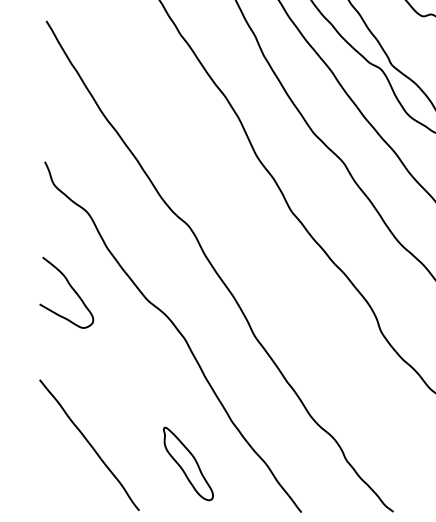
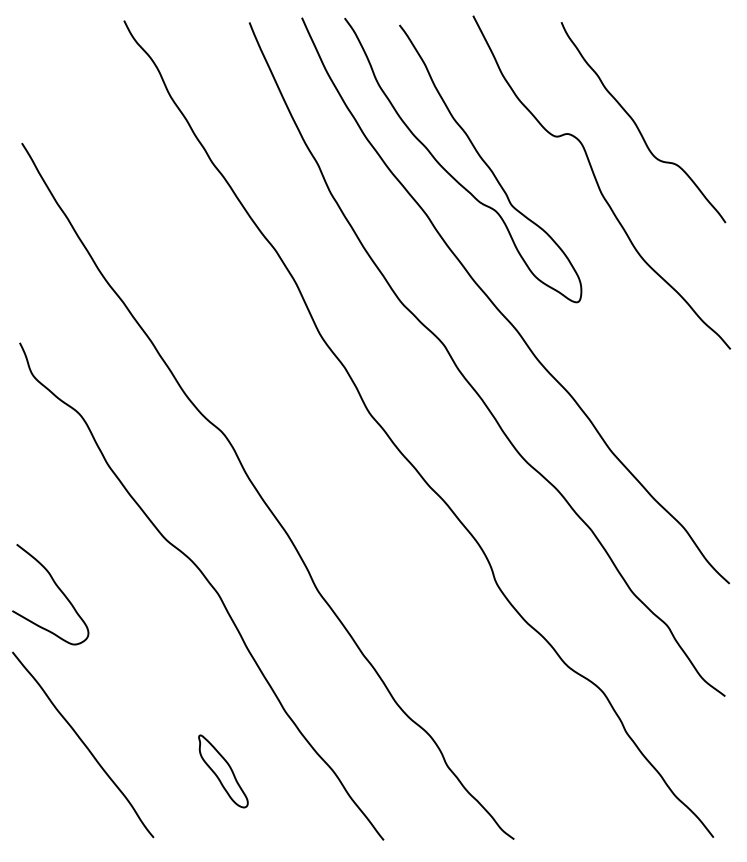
curve: (72, 289) -> (58, 589), moved
part: (188, 464) -> (223, 771), size x0.7

